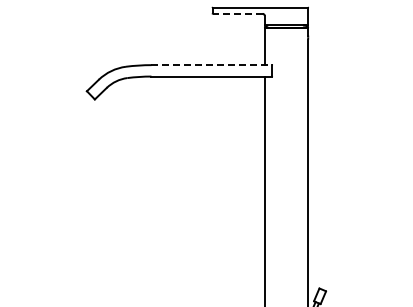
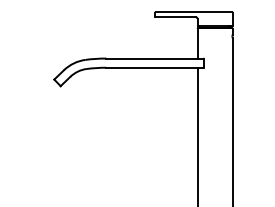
line: (237, 13) -> (175, 16), dashed -> solid
line: (212, 65) -> (155, 58), dashed -> solid

